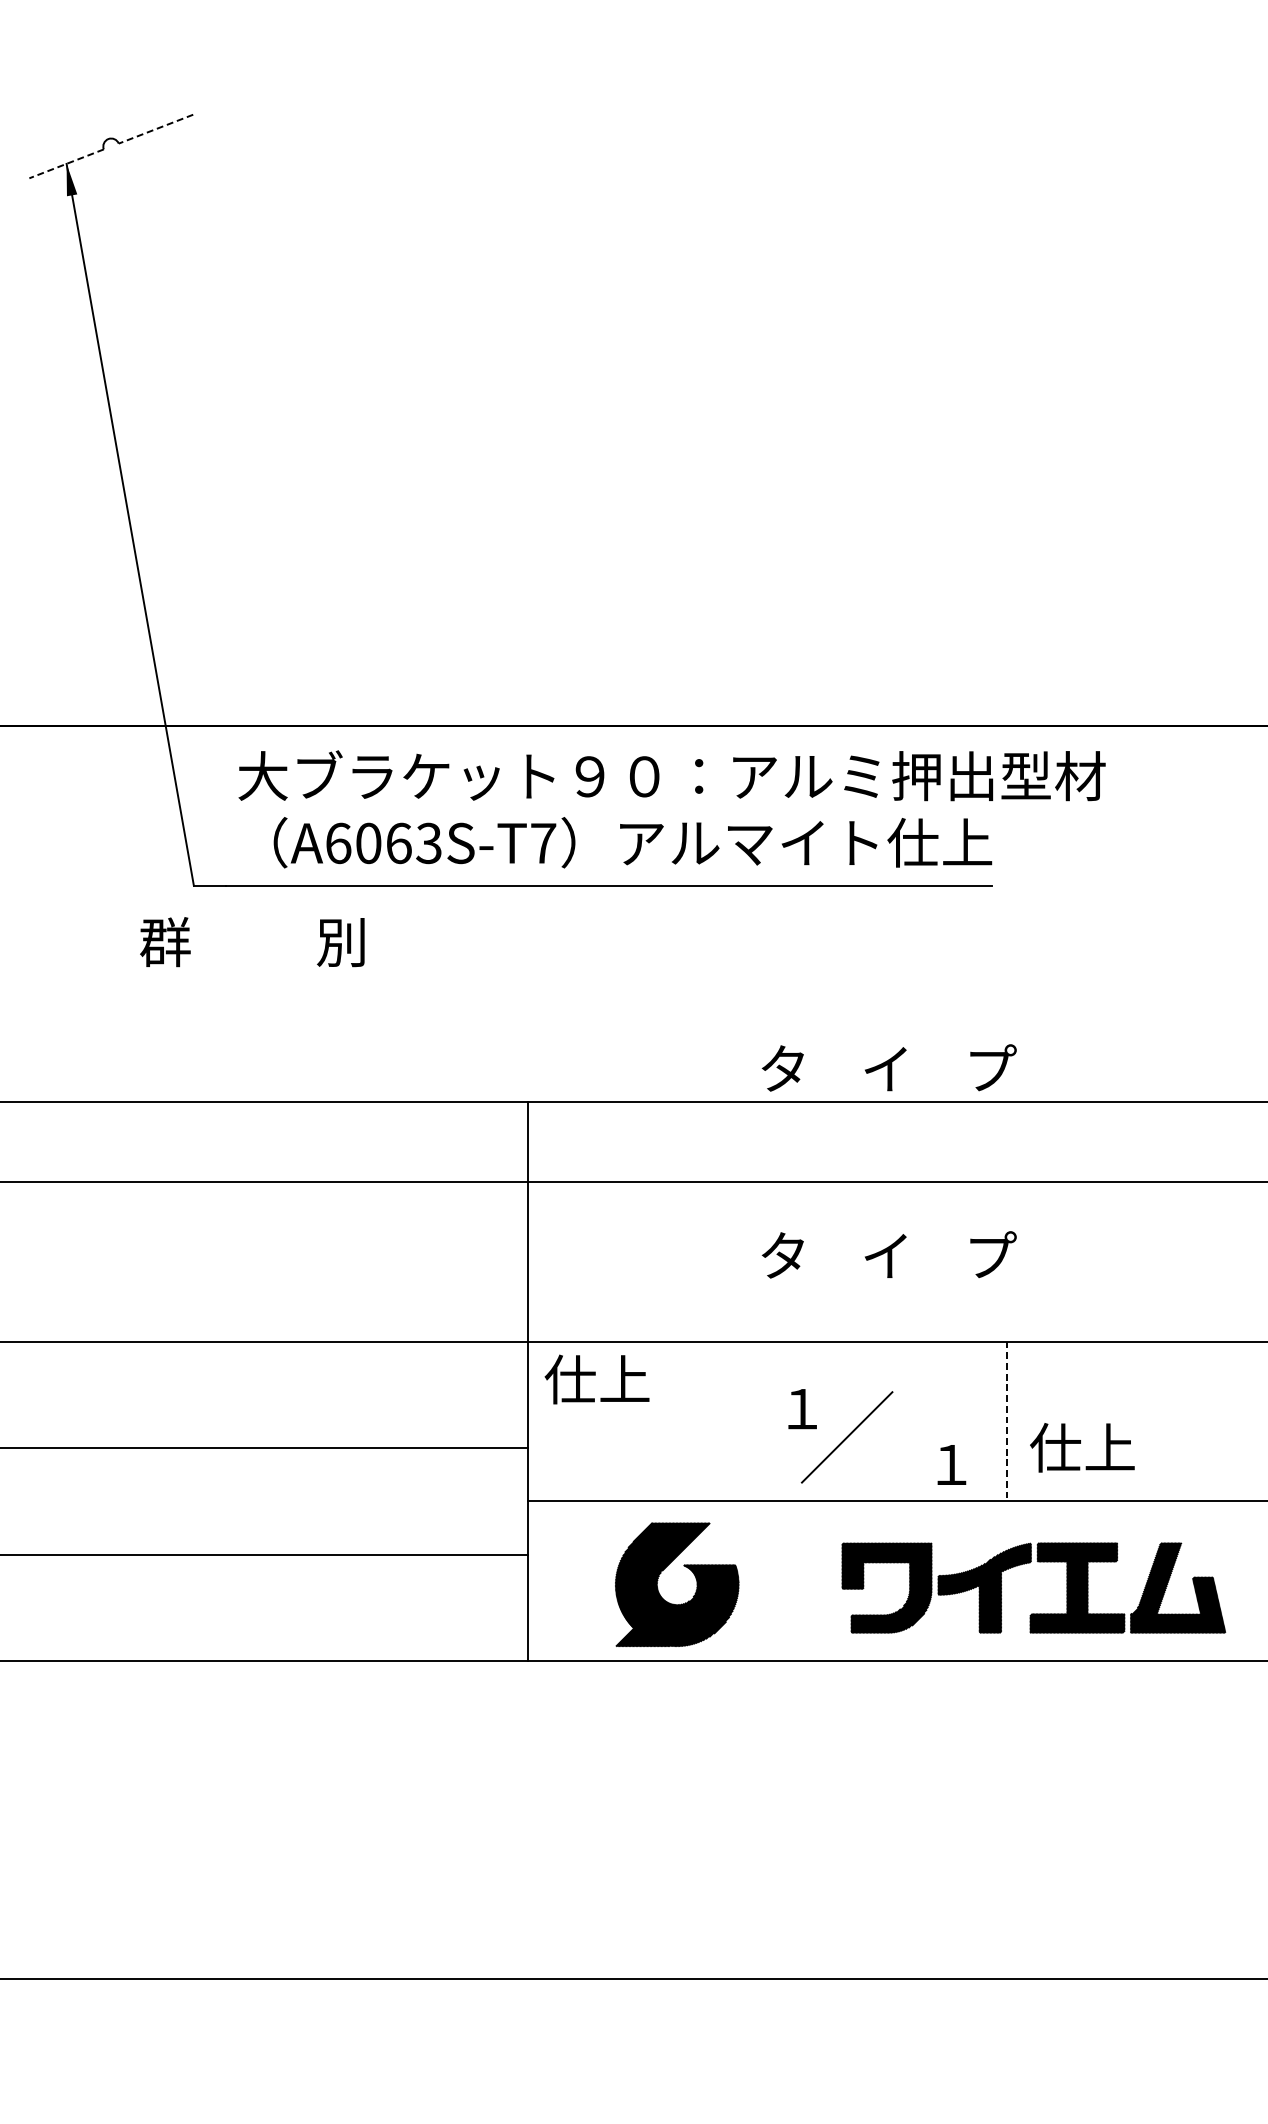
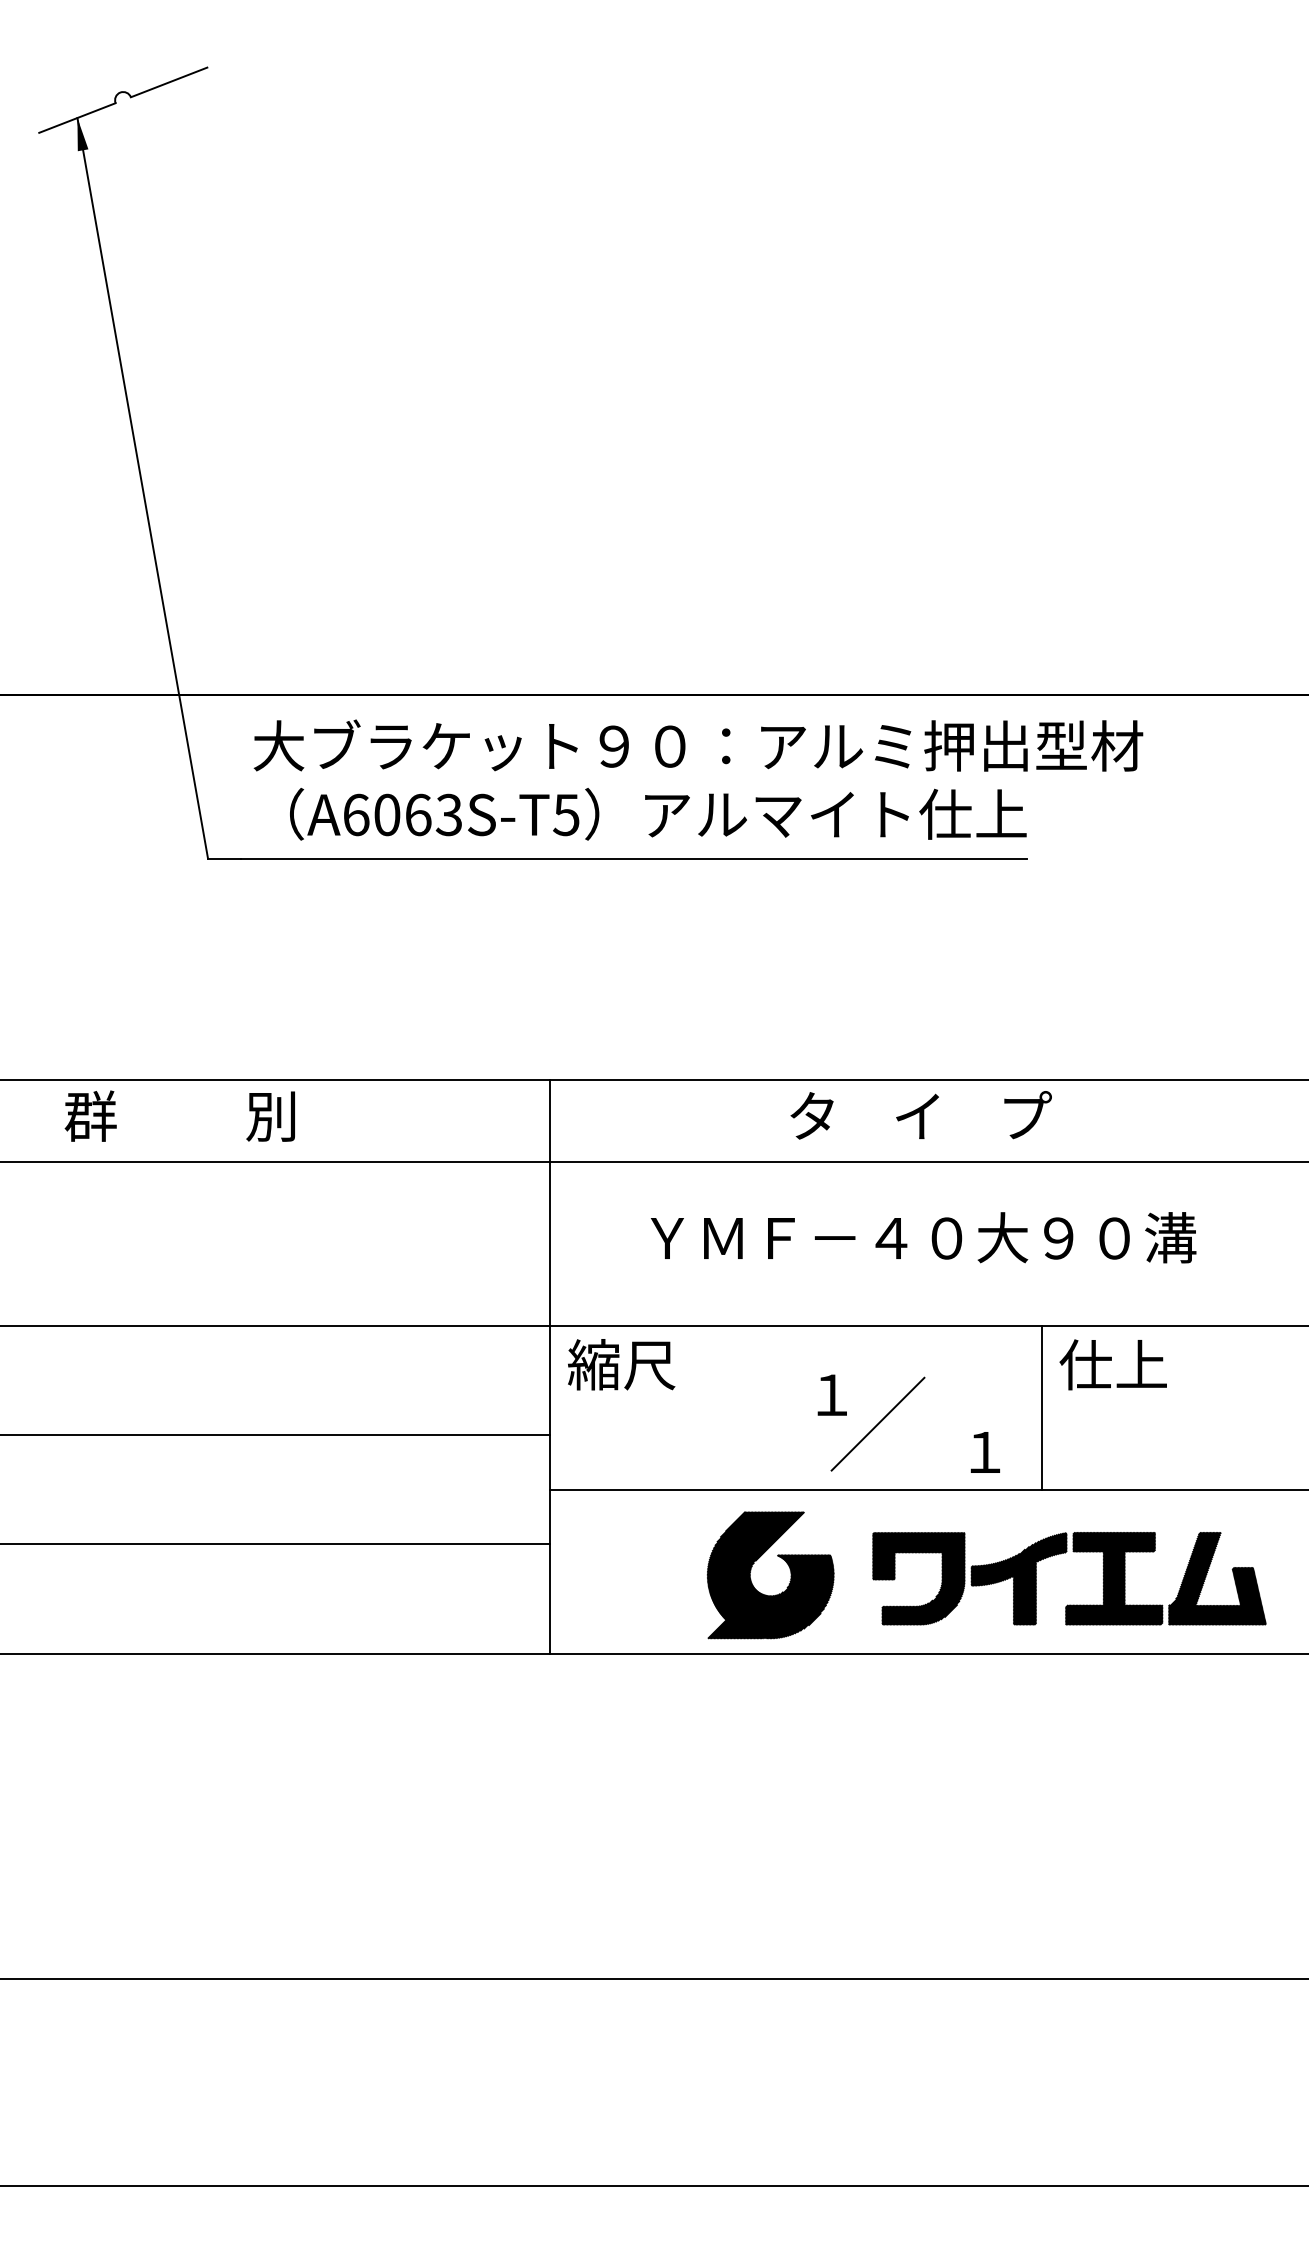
line: (156, 129) -> (169, 82), dashed -> solid
line: (66, 164) -> (77, 118), dashed -> solid
text: (543, 843) -> (566, 815), A6063S-T7 -> A6063S-T5
text: (251, 941) -> (179, 1115), moved
text: (888, 1068) -> (920, 1115), moved
text: (891, 1255) -> (923, 1237), タ    イ    プ -> ＹＭＦ－４０大９０溝
text: (597, 1379) -> (621, 1364), 仕上 -> 縮尺
line: (1006, 1421) -> (1041, 1407), dashed -> solid
text: (1081, 1447) -> (1112, 1364), moved
part: (659, 1591) -> (752, 1582), moved

